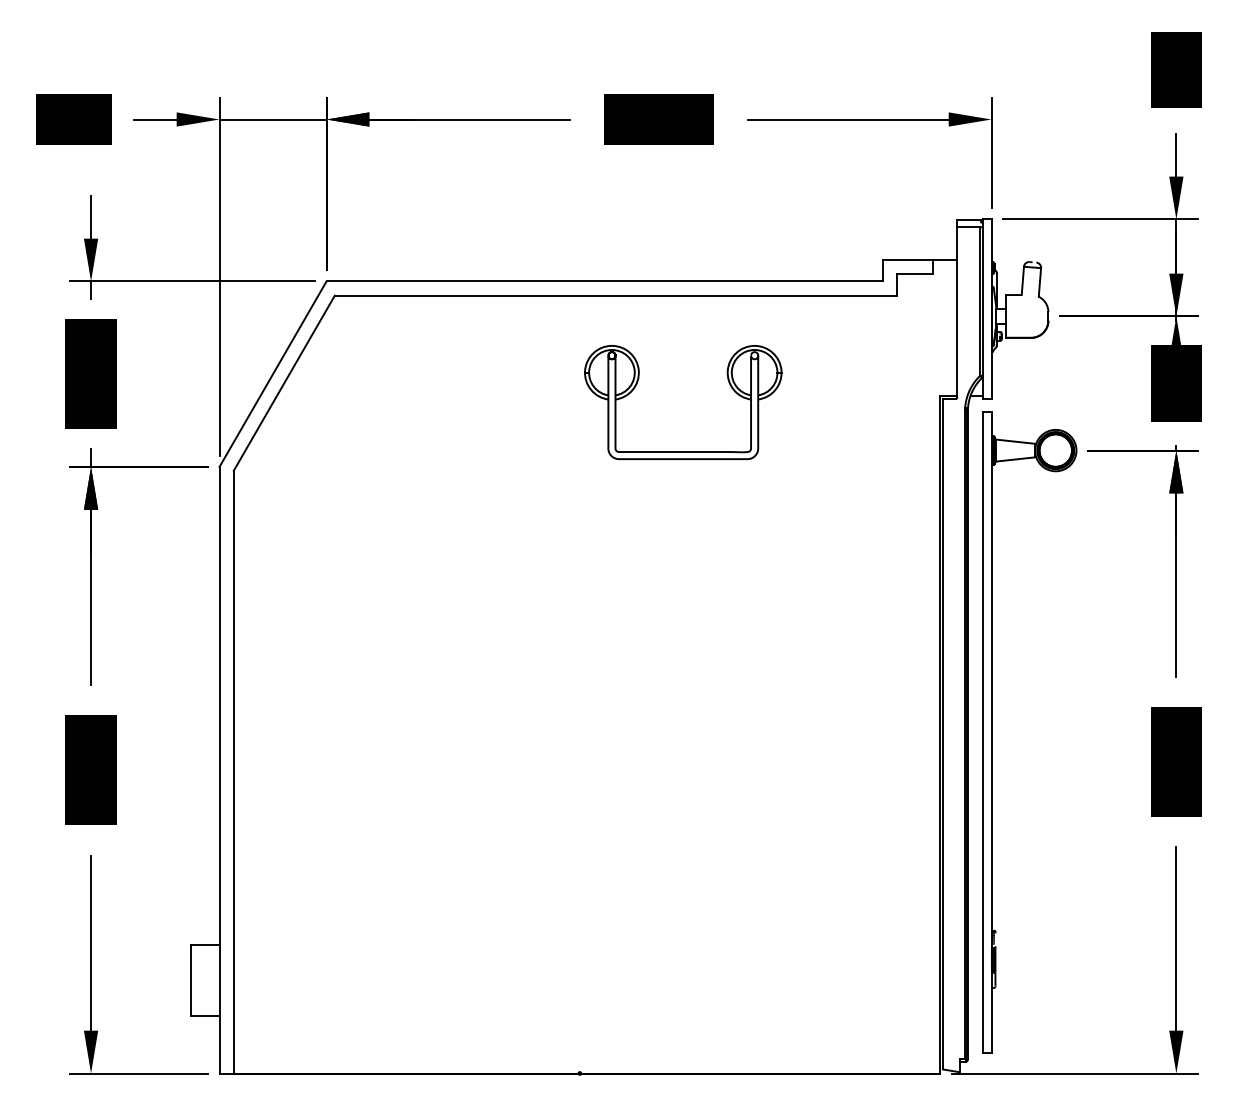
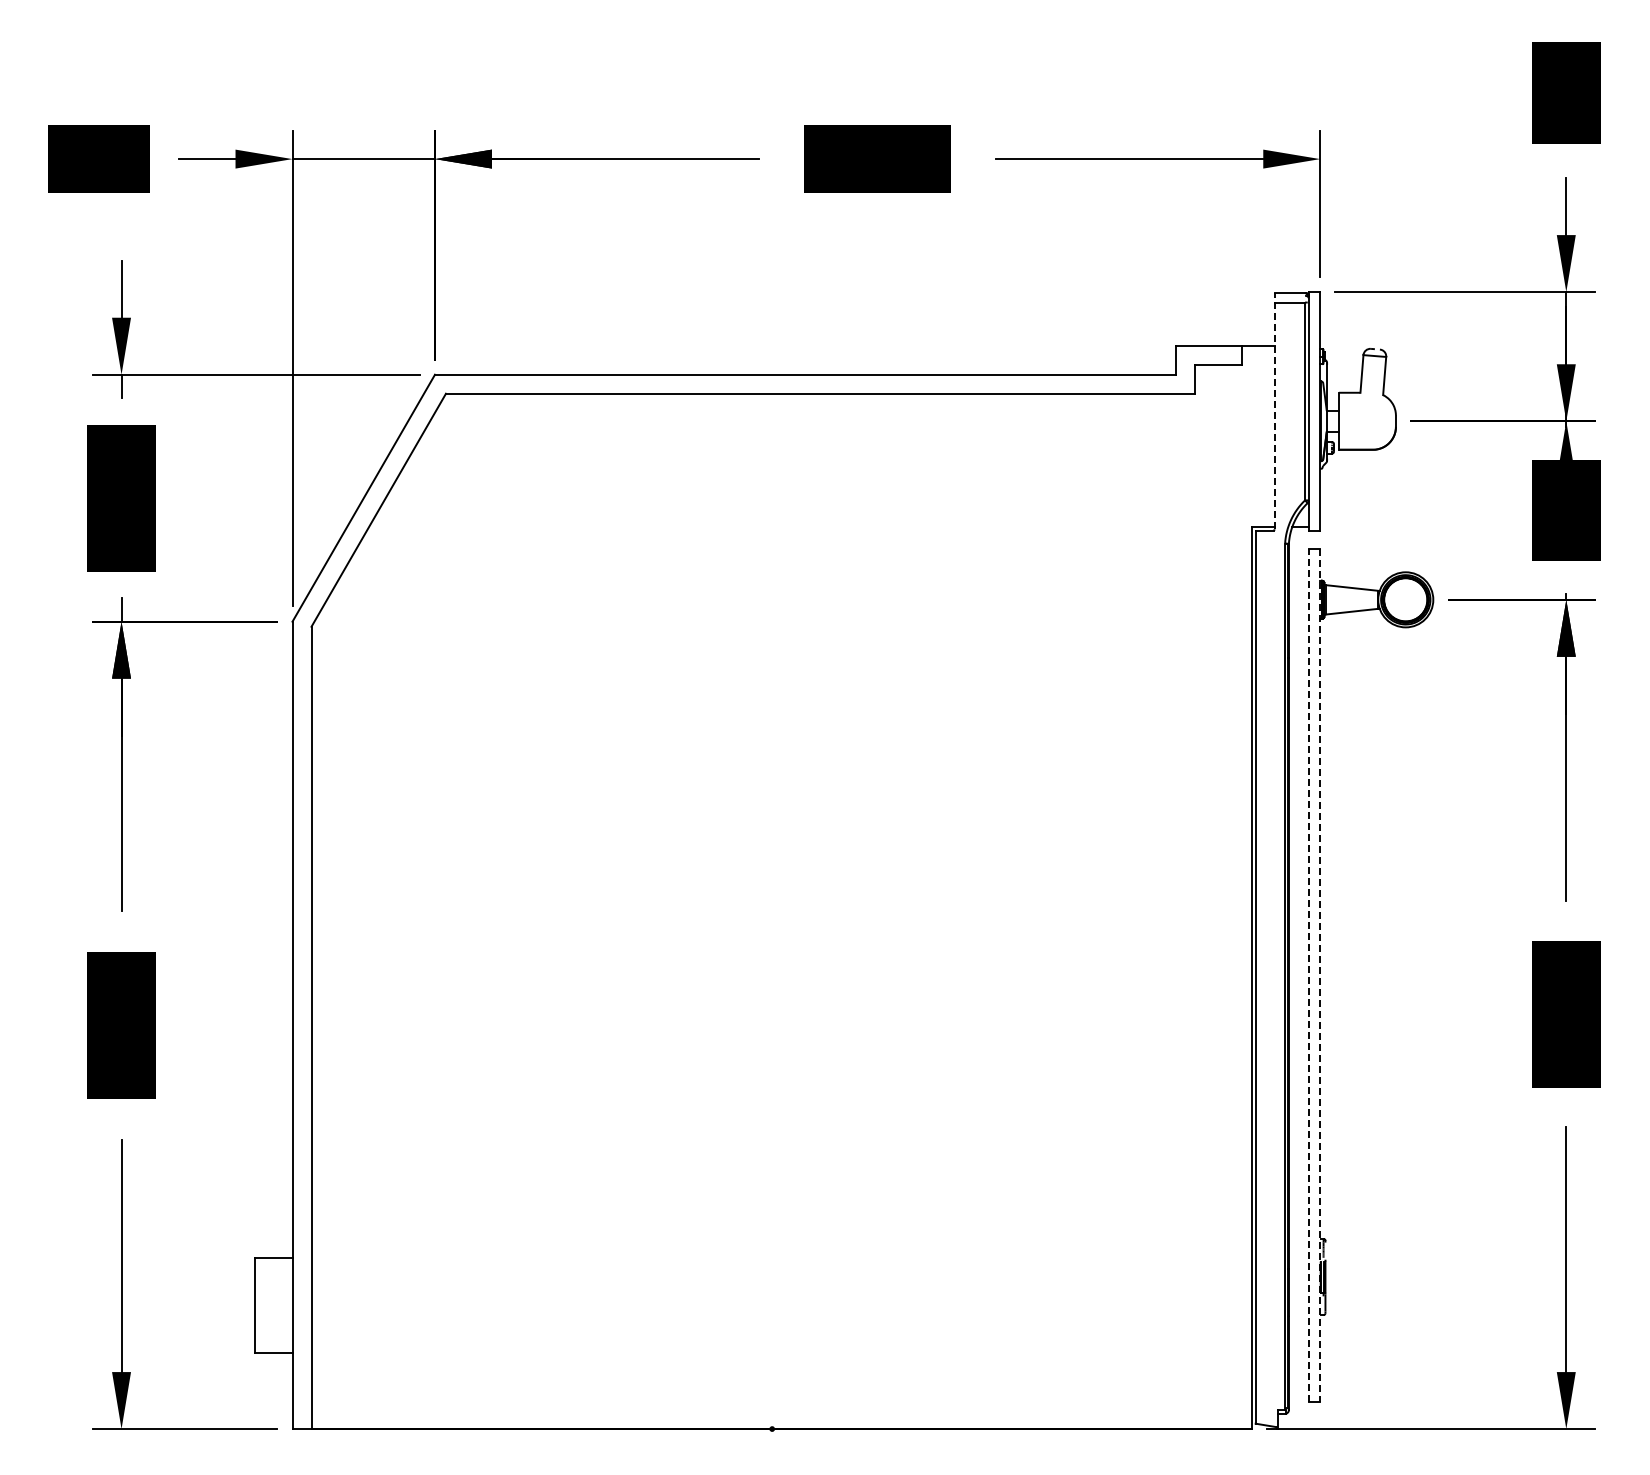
line: (957, 308) -> (1274, 410), solid -> dashed
part: (682, 451) -> (909, 600), removed
line: (982, 732) -> (1308, 974), solid -> dashed
line: (991, 732) -> (1320, 975), solid -> dashed

